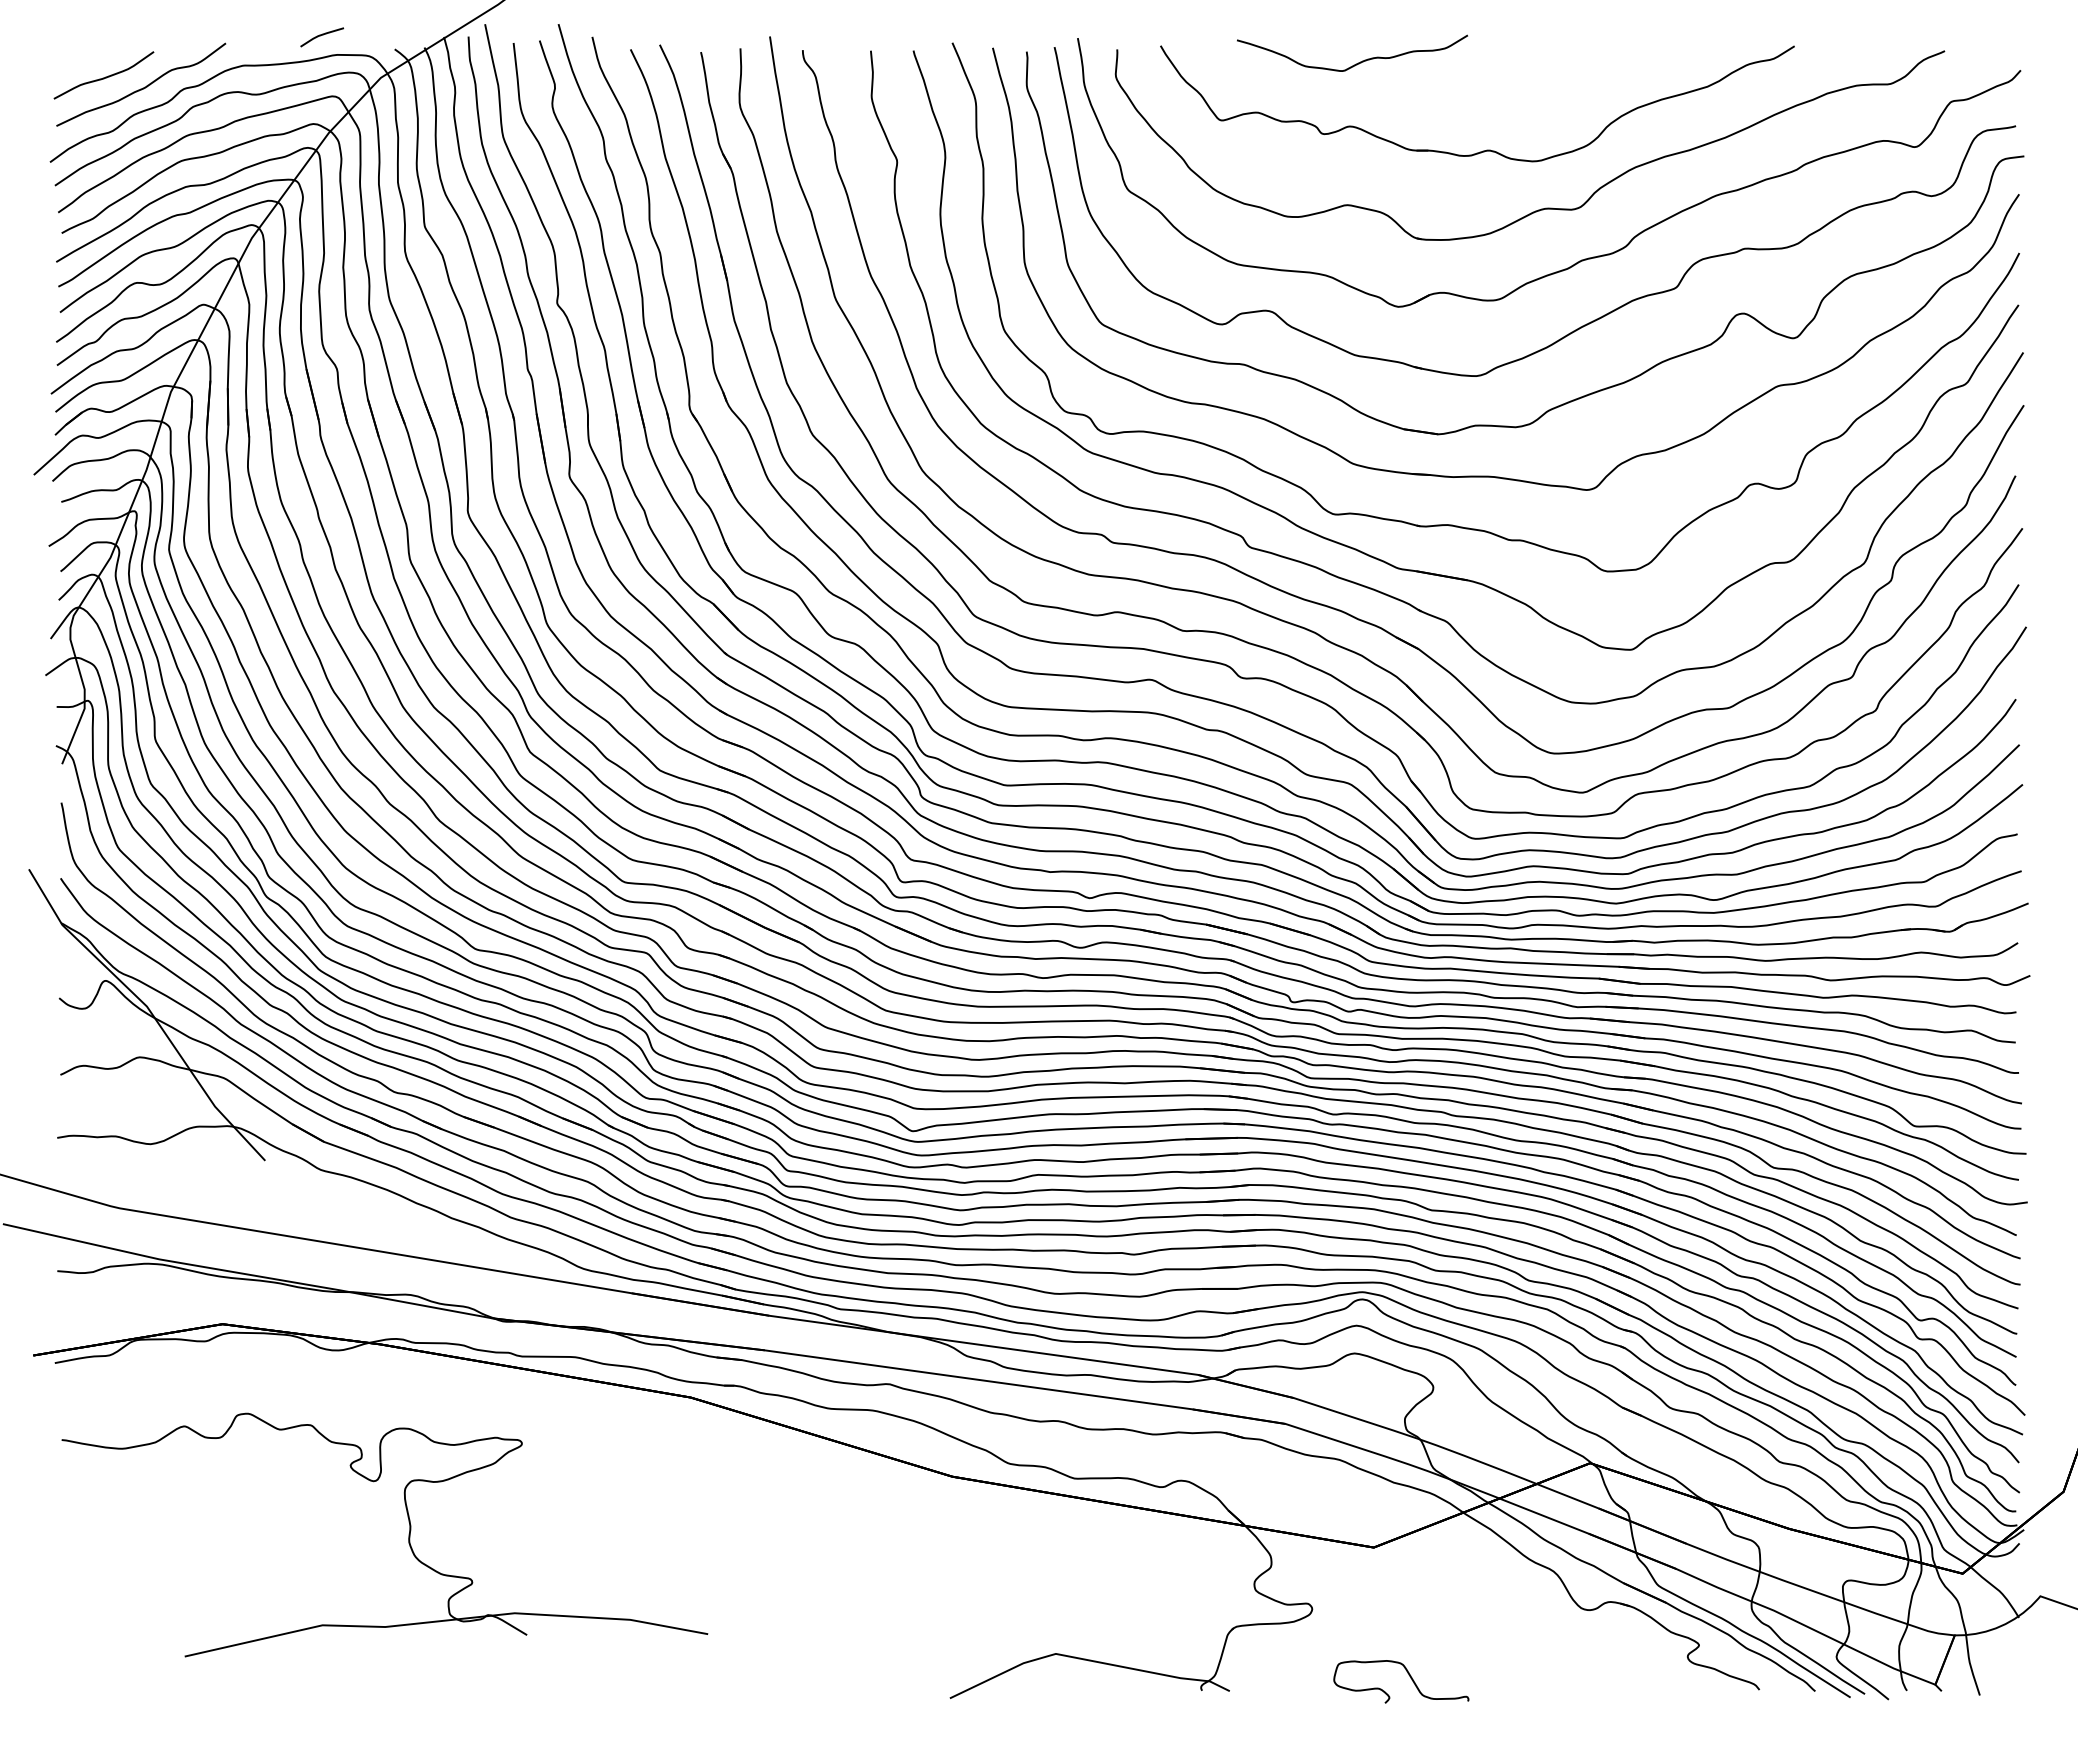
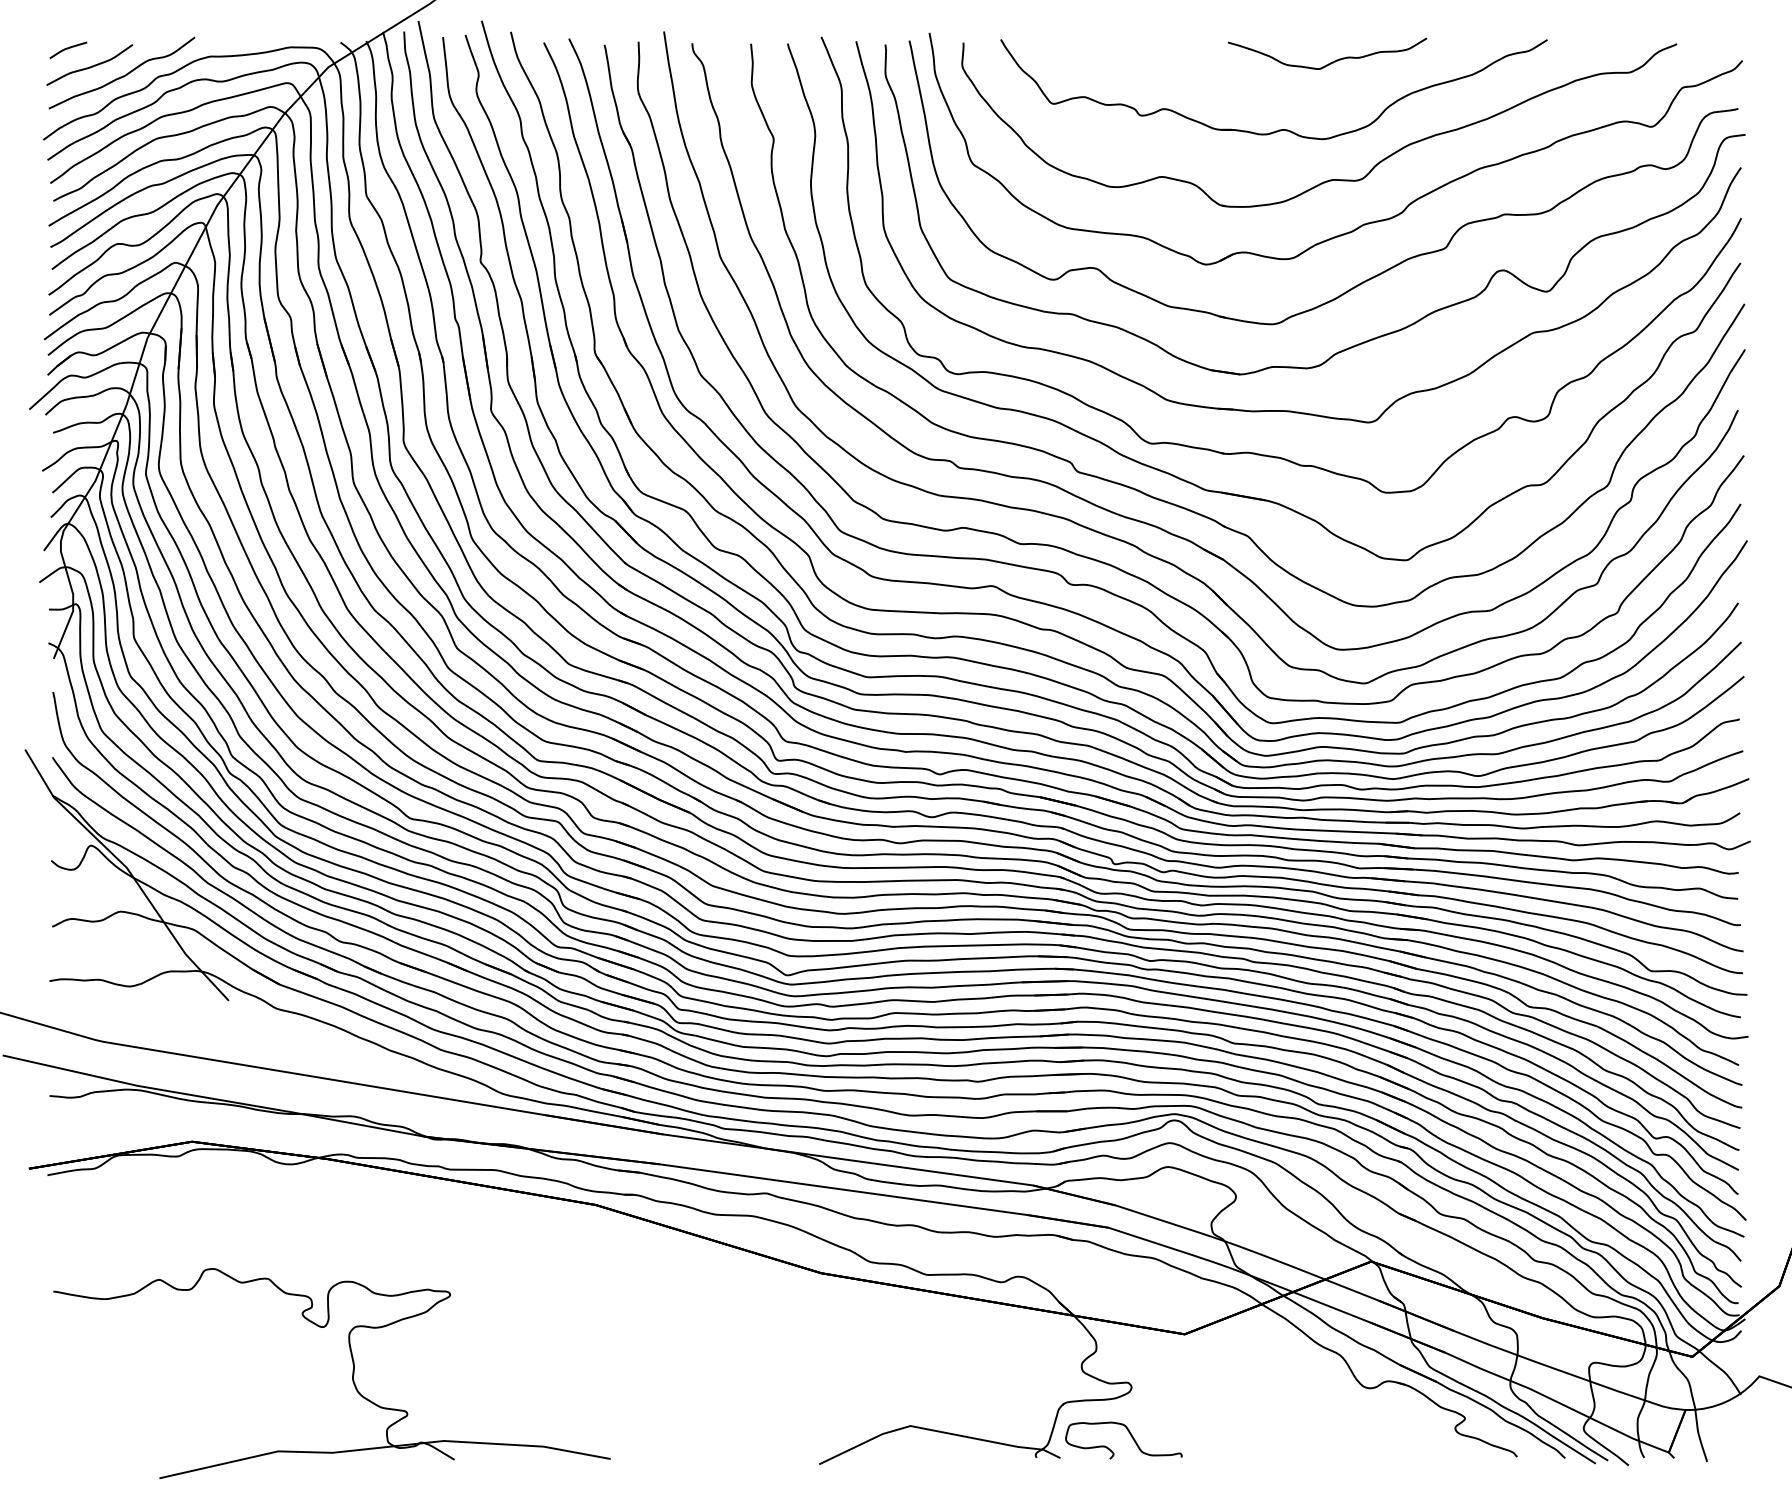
line: (322, 35) -> (68, 48), moved
curve: (1358, 62) -> (1332, 61), moved
part: (408, 1534) -> (352, 1373), moved
curve: (1408, 1675) -> (1130, 1435), moved

